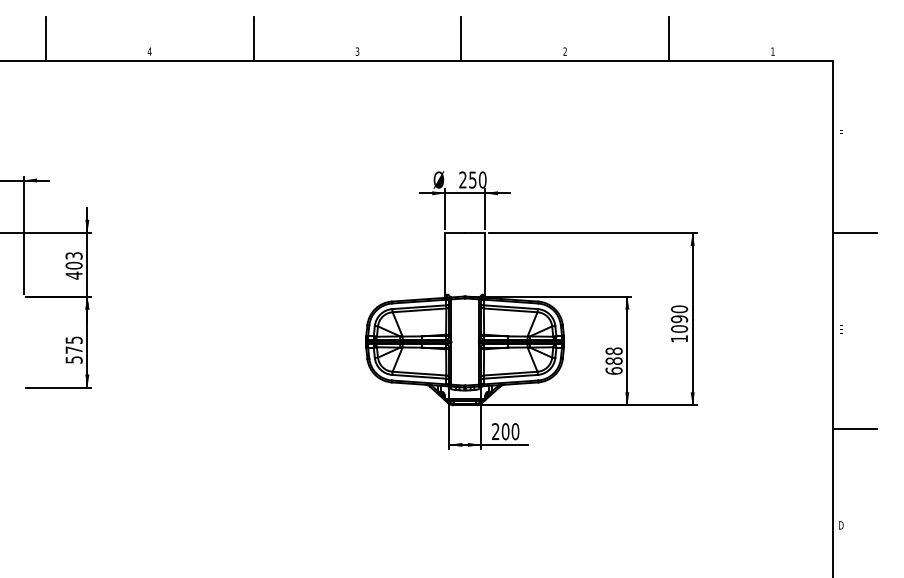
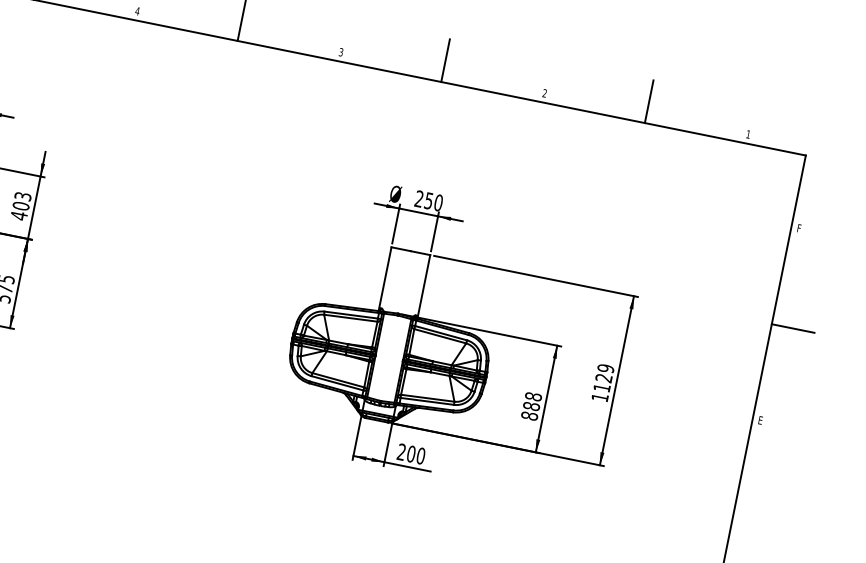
text: (679, 318) -> (604, 377), 1090 -> 1129
text: (613, 370) -> (529, 415), 688 -> 888
line: (854, 428) -> (753, 519), removed

